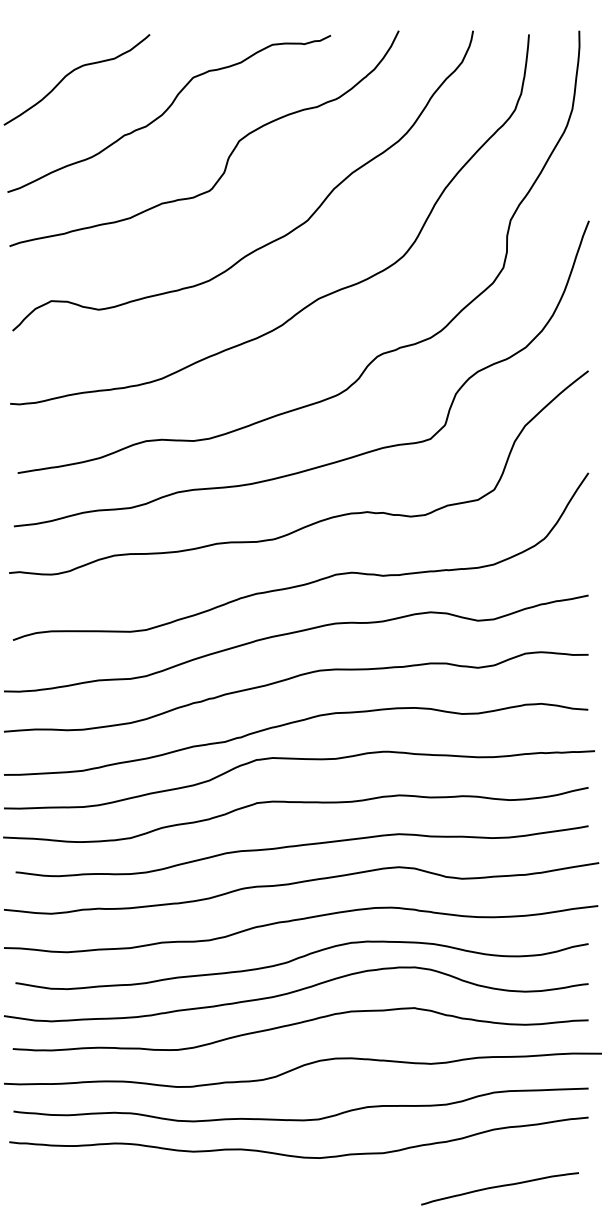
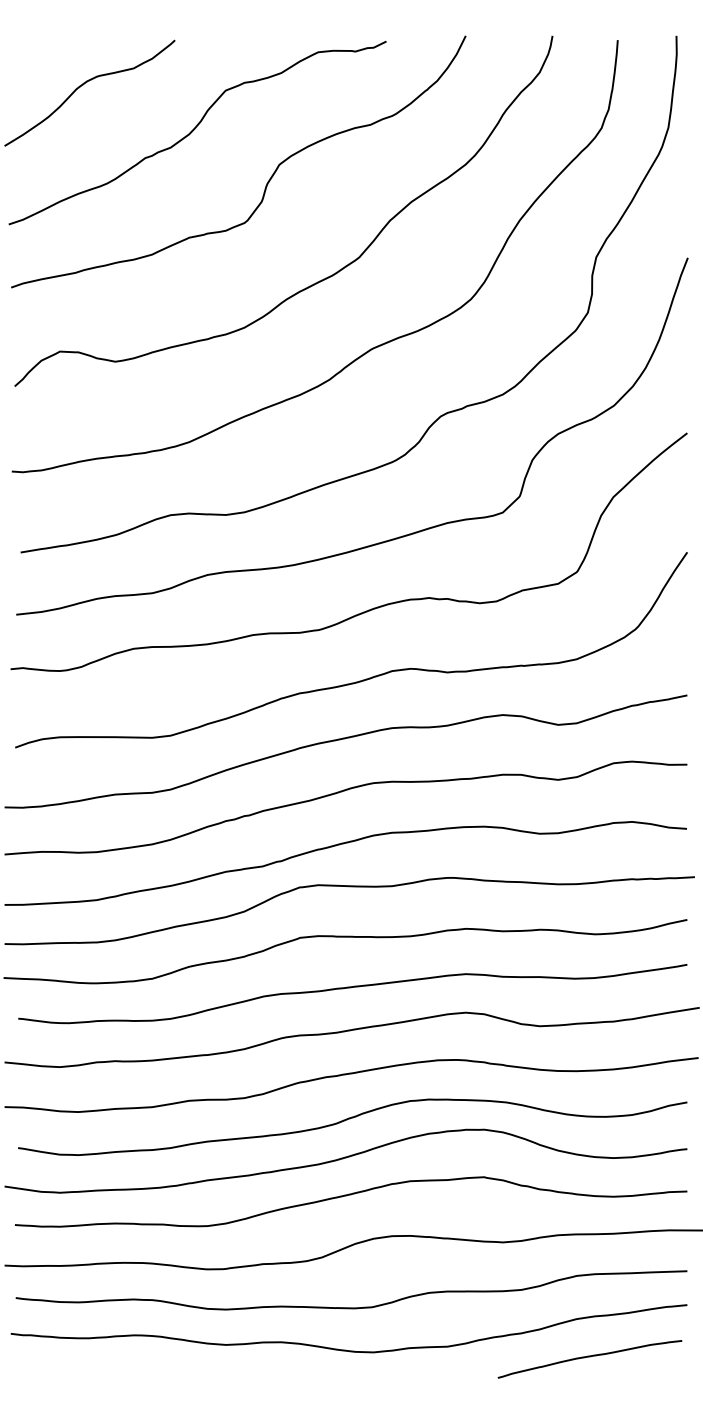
curve: (499, 1187) -> (589, 1357), moved

